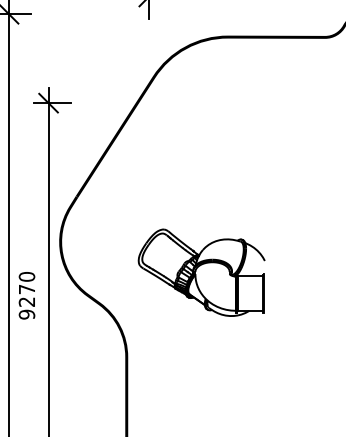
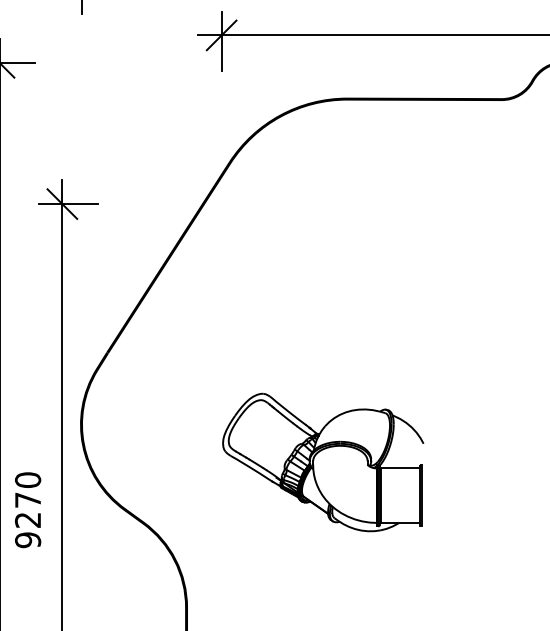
part: (201, 272) -> (322, 462), moved

